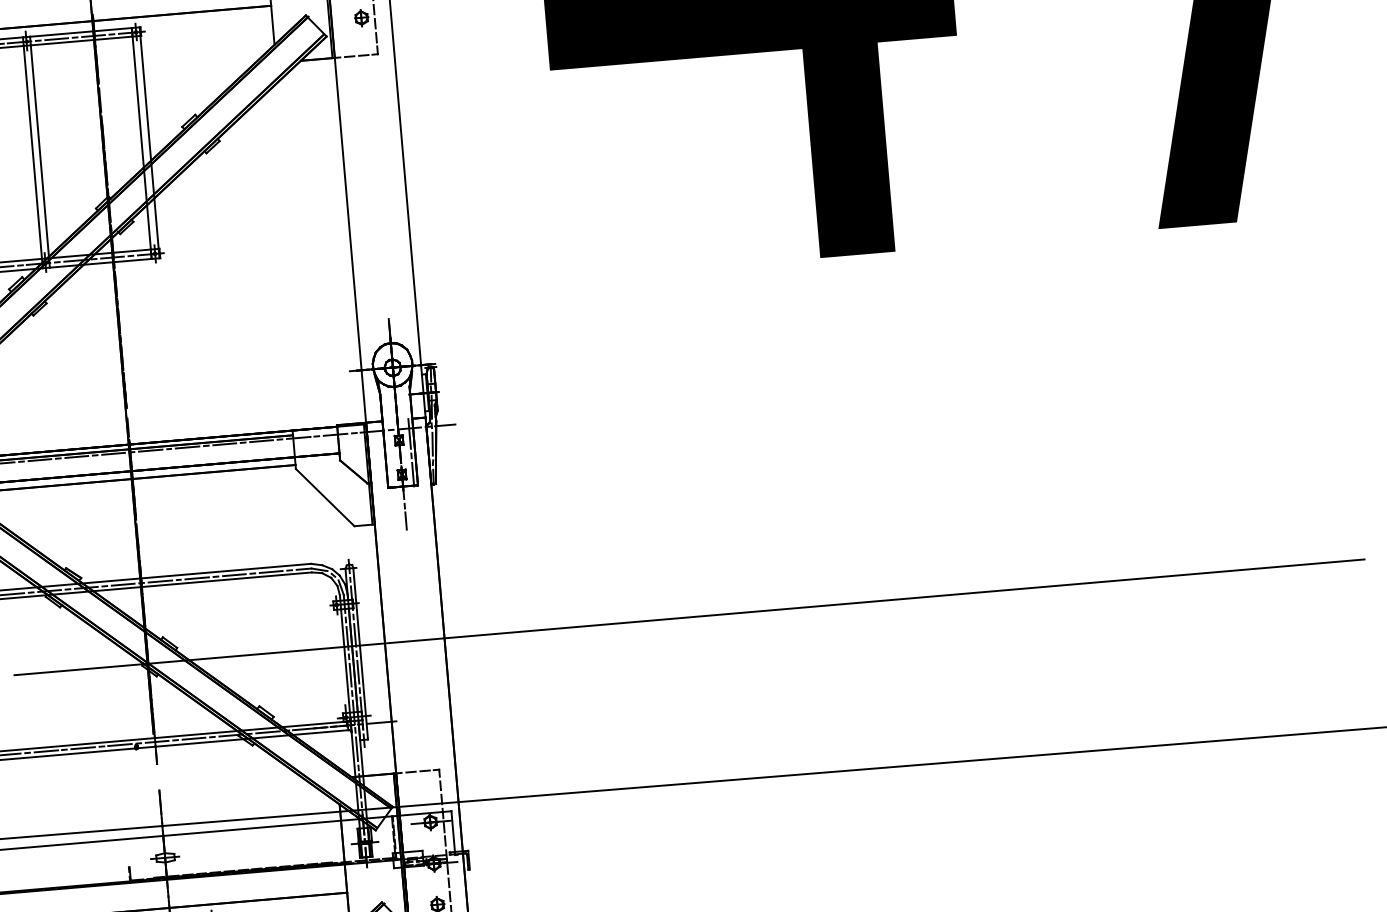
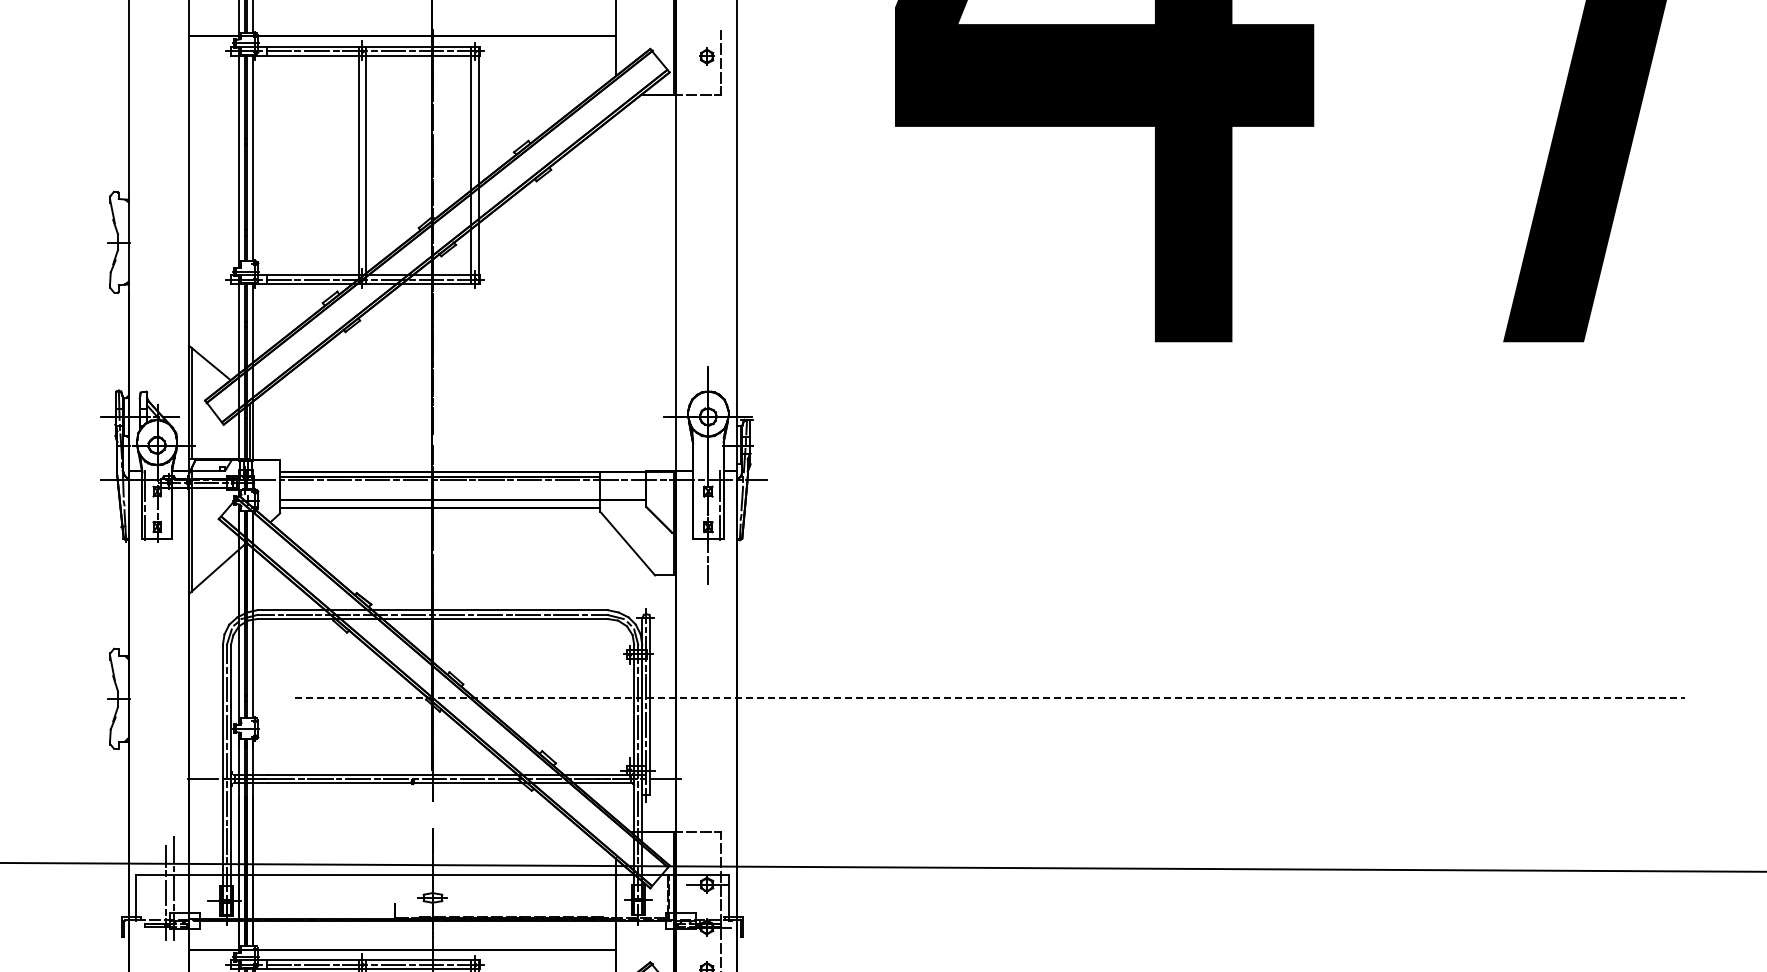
line: (690, 616) -> (990, 697), solid -> dashed

